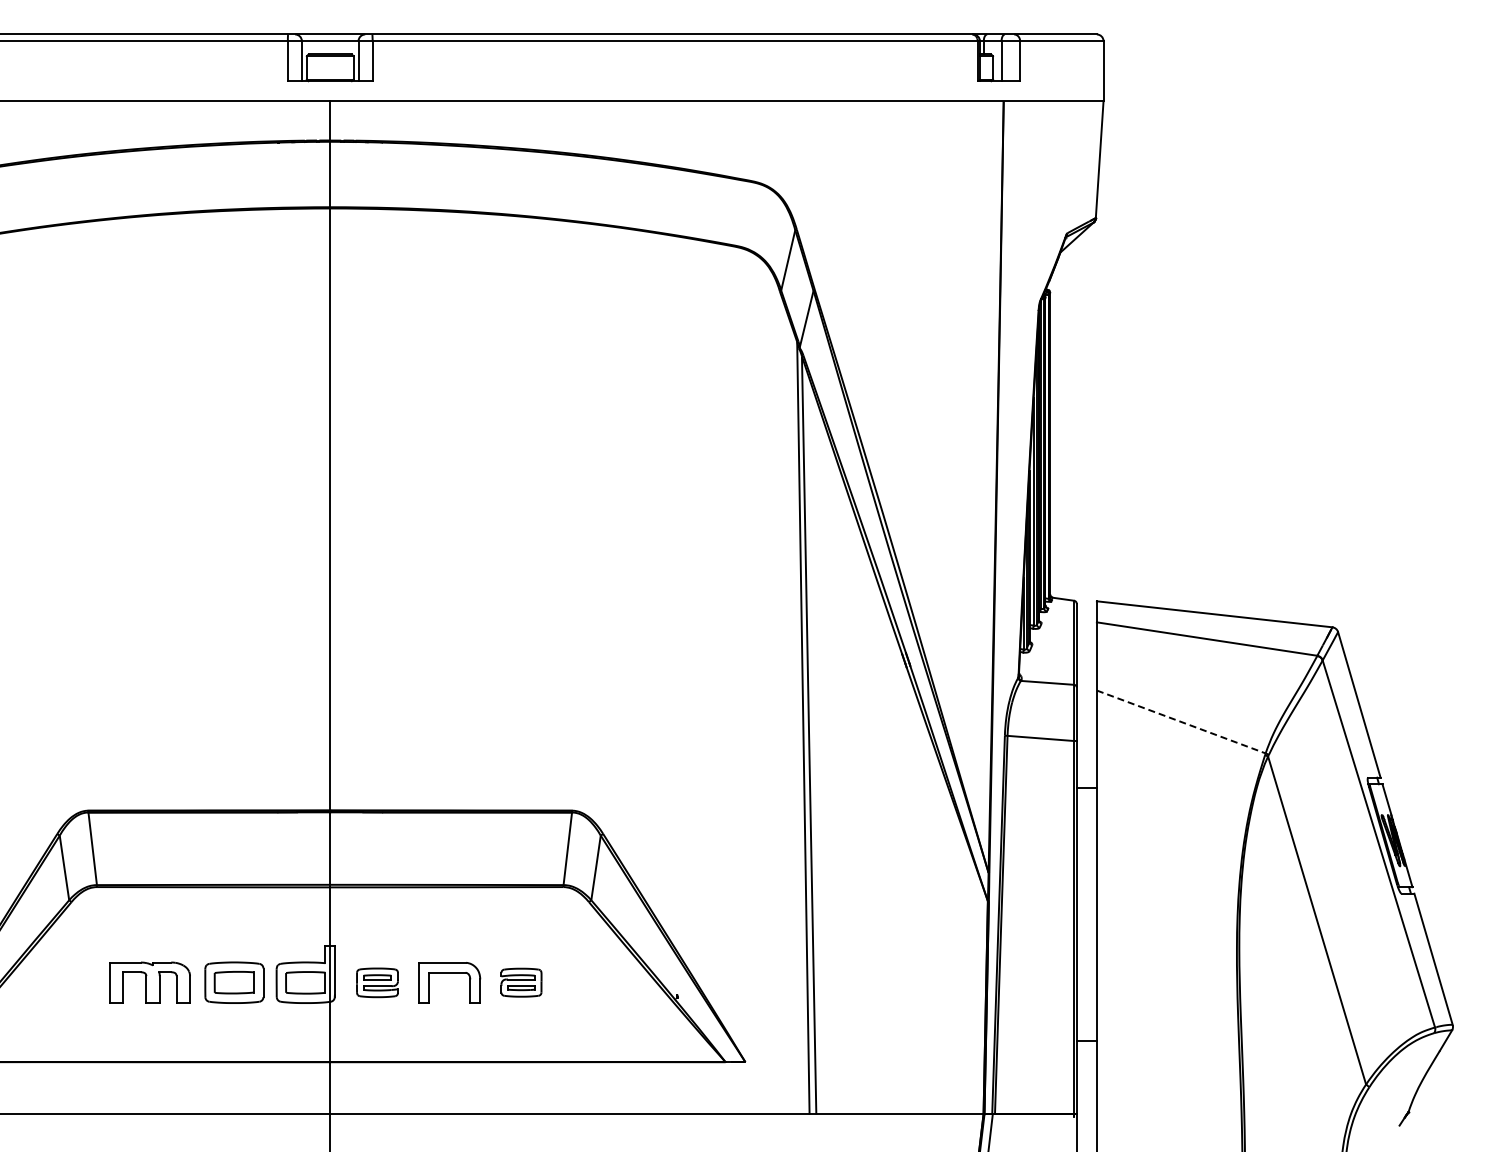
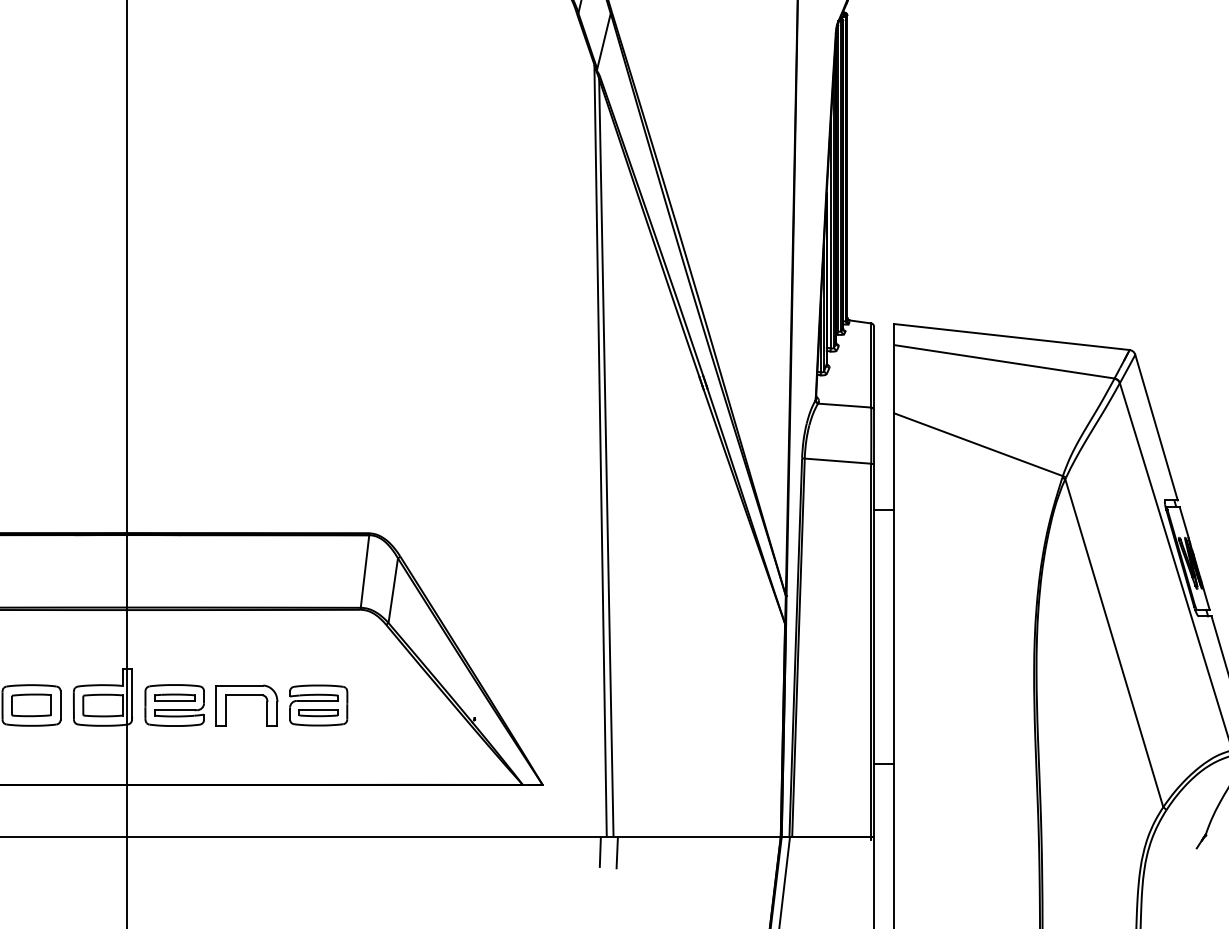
line: (1181, 722) -> (978, 445), dashed -> solid
part: (377, 982) -> (174, 705), size x1.43
part: (521, 982) -> (318, 705), size x1.43
line: (802, 1129) -> (599, 852), added
line: (819, 1129) -> (616, 852), added

